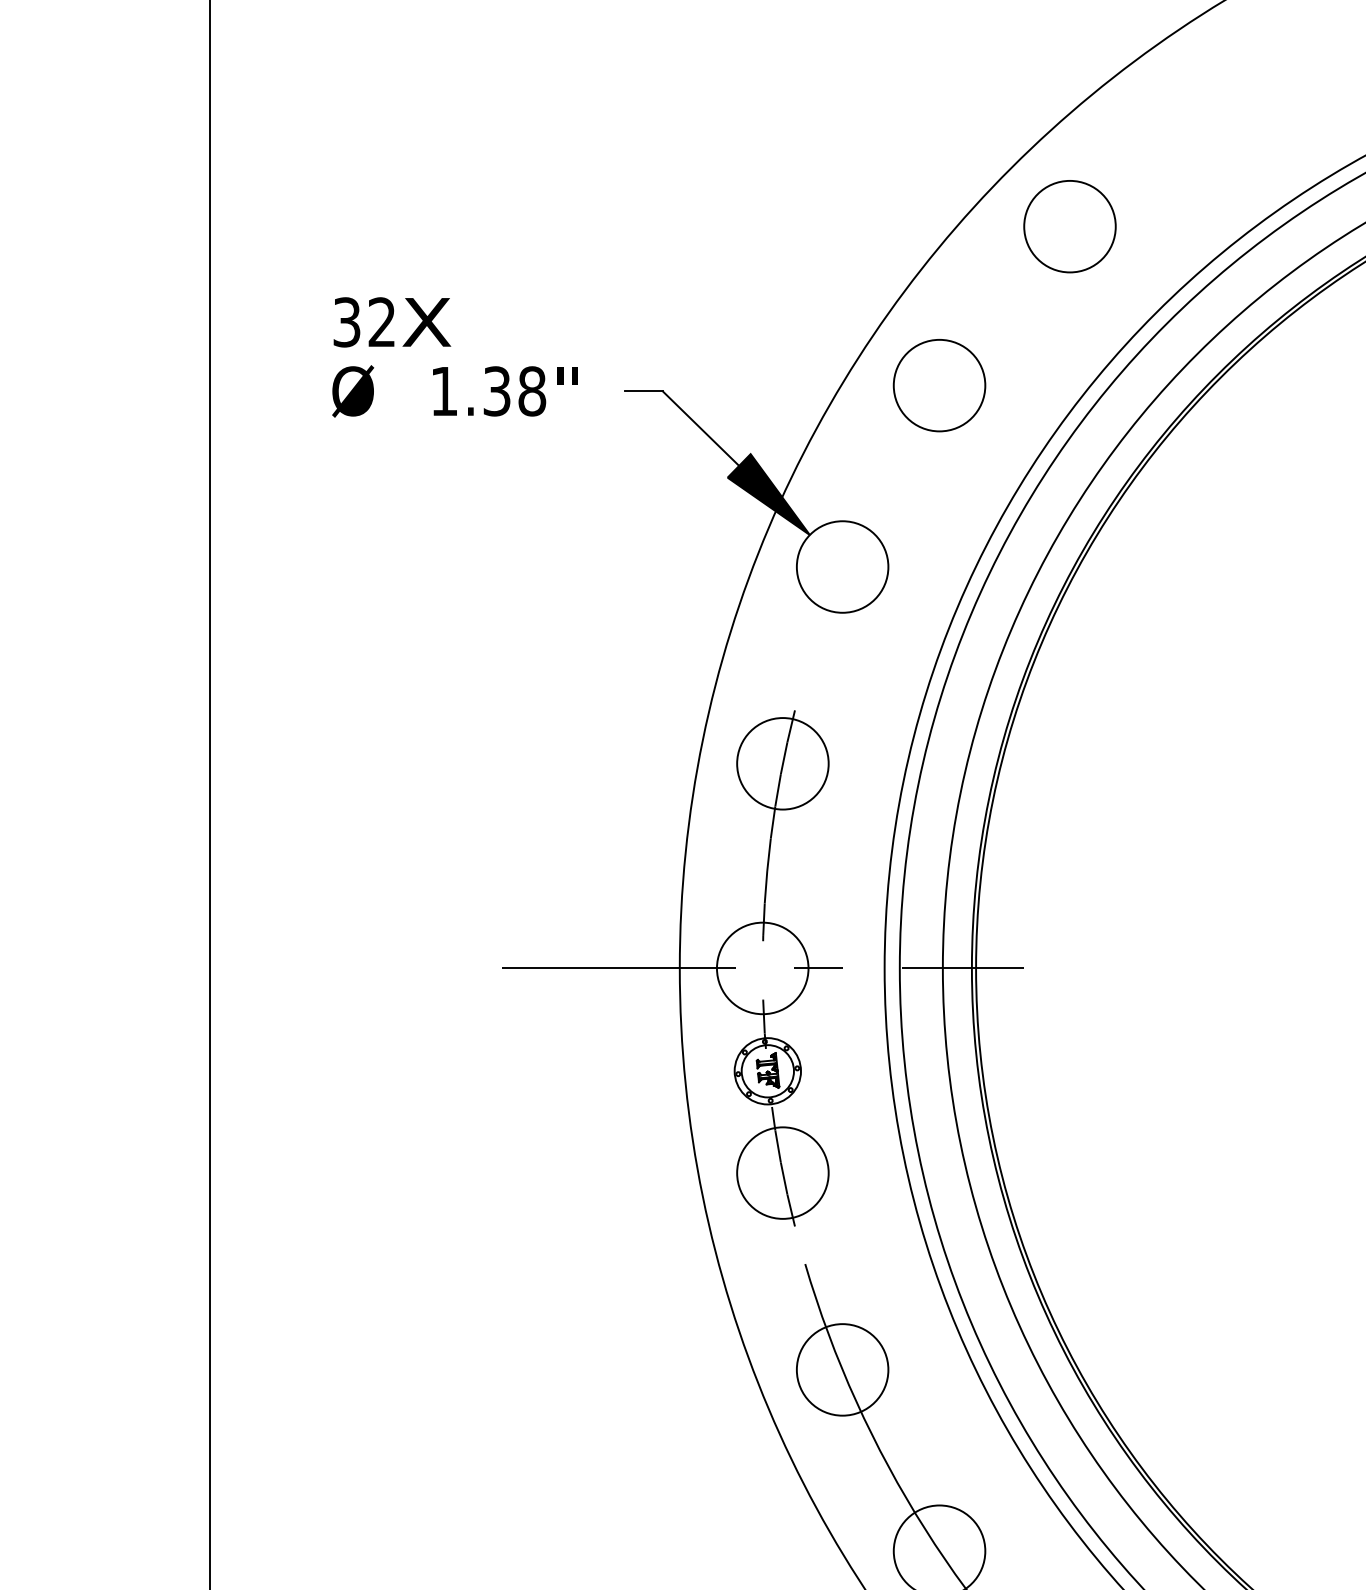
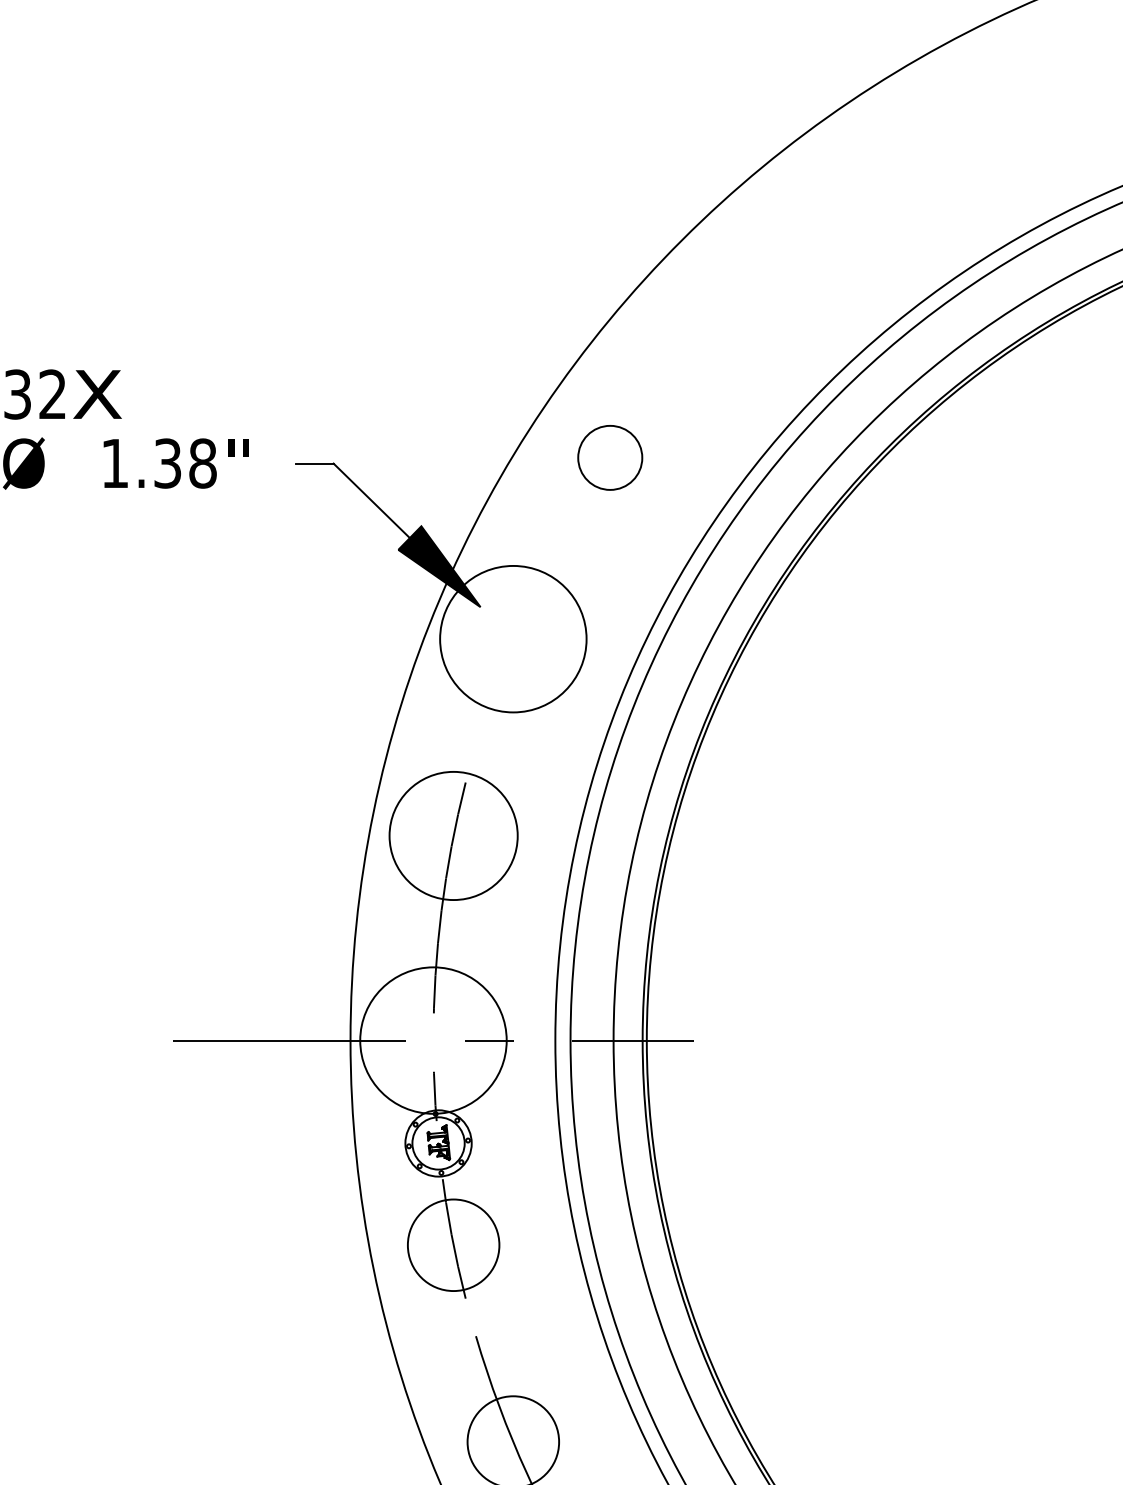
circle: (1069, 226) -> (740, 298), removed
circle: (939, 385) -> (610, 457), size x0.7
circle: (842, 566) -> (513, 638), size x1.6
circle: (782, 763) -> (453, 835), size x1.4
circle: (762, 968) -> (433, 1040), size x1.6

